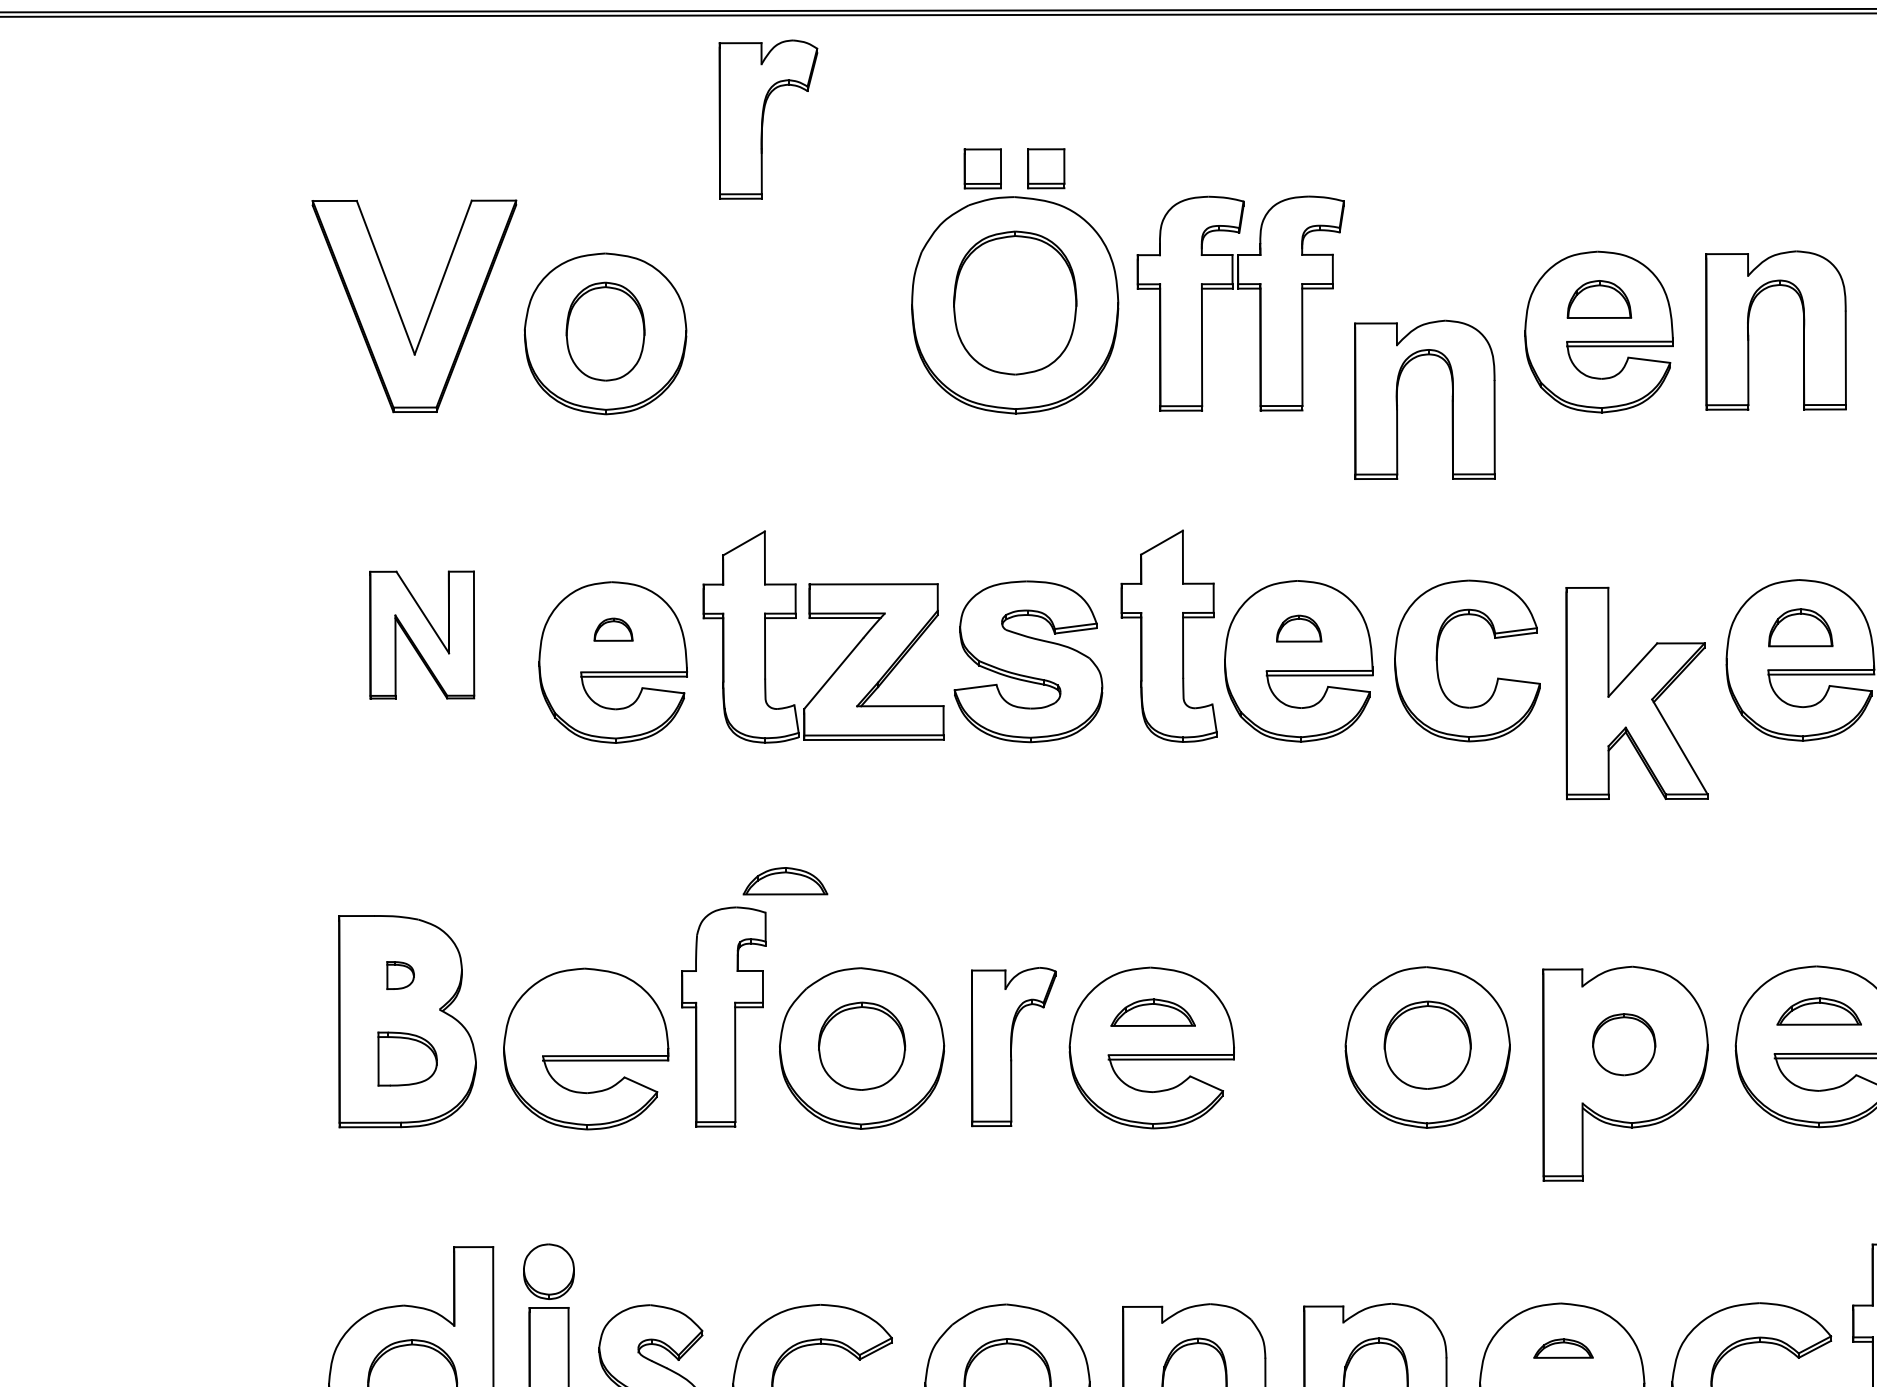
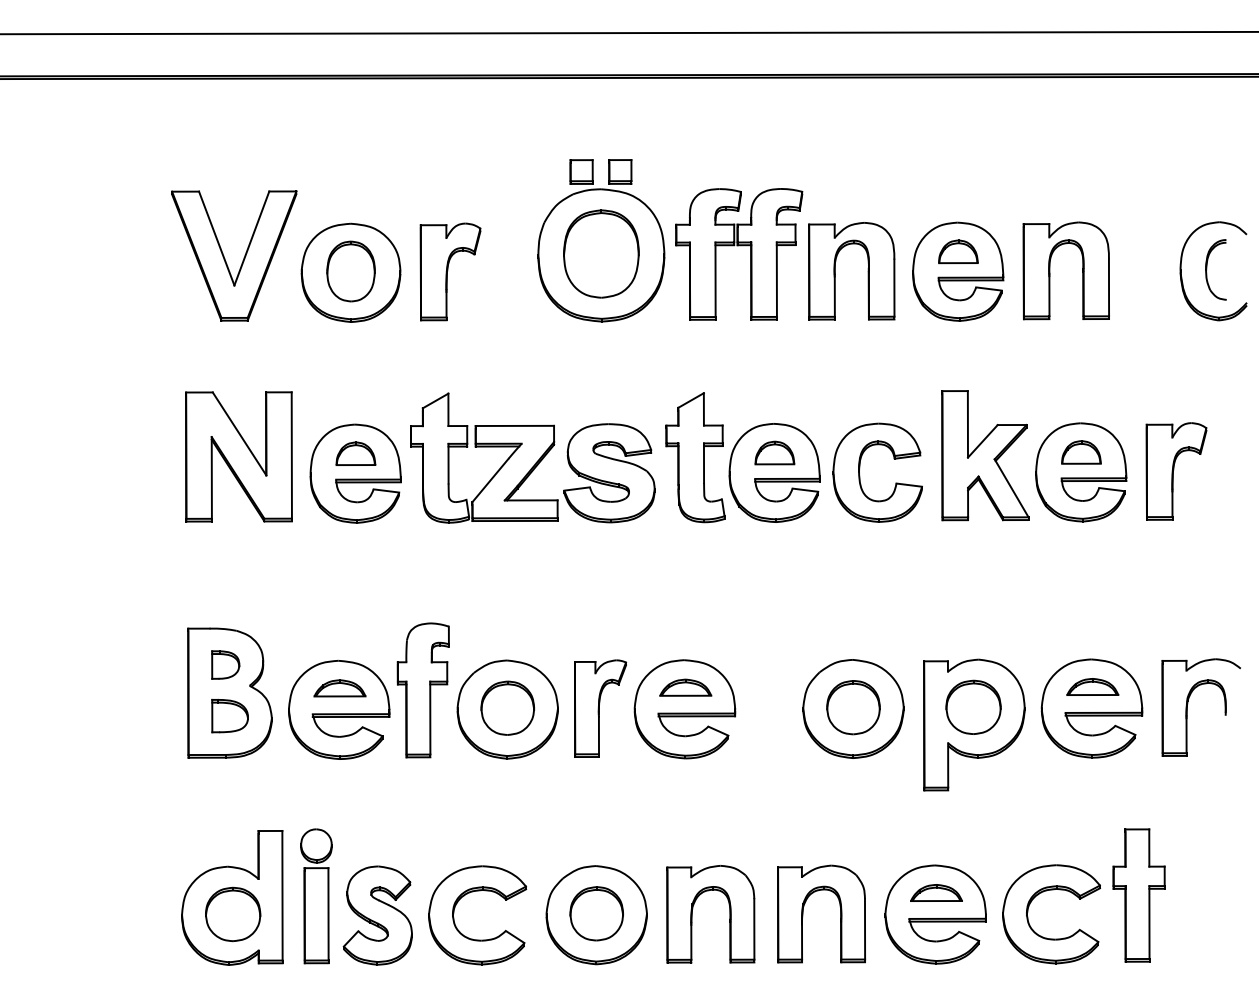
part: (768, 118) -> (450, 271), moved
part: (1398, 400) -> (835, 271), moved
part: (1298, 627) -> (774, 452), size x1.43
part: (612, 629) -> (355, 453), size x1.67
part: (421, 634) -> (238, 456), size x1.67
part: (1637, 693) -> (985, 455), moved
part: (784, 881) -> (339, 688), moved
part: (400, 974) -> (225, 664), size x1.67
part: (1624, 1043) -> (973, 706), size x1.43
part: (1563, 1347) -> (936, 892), size x1.43

